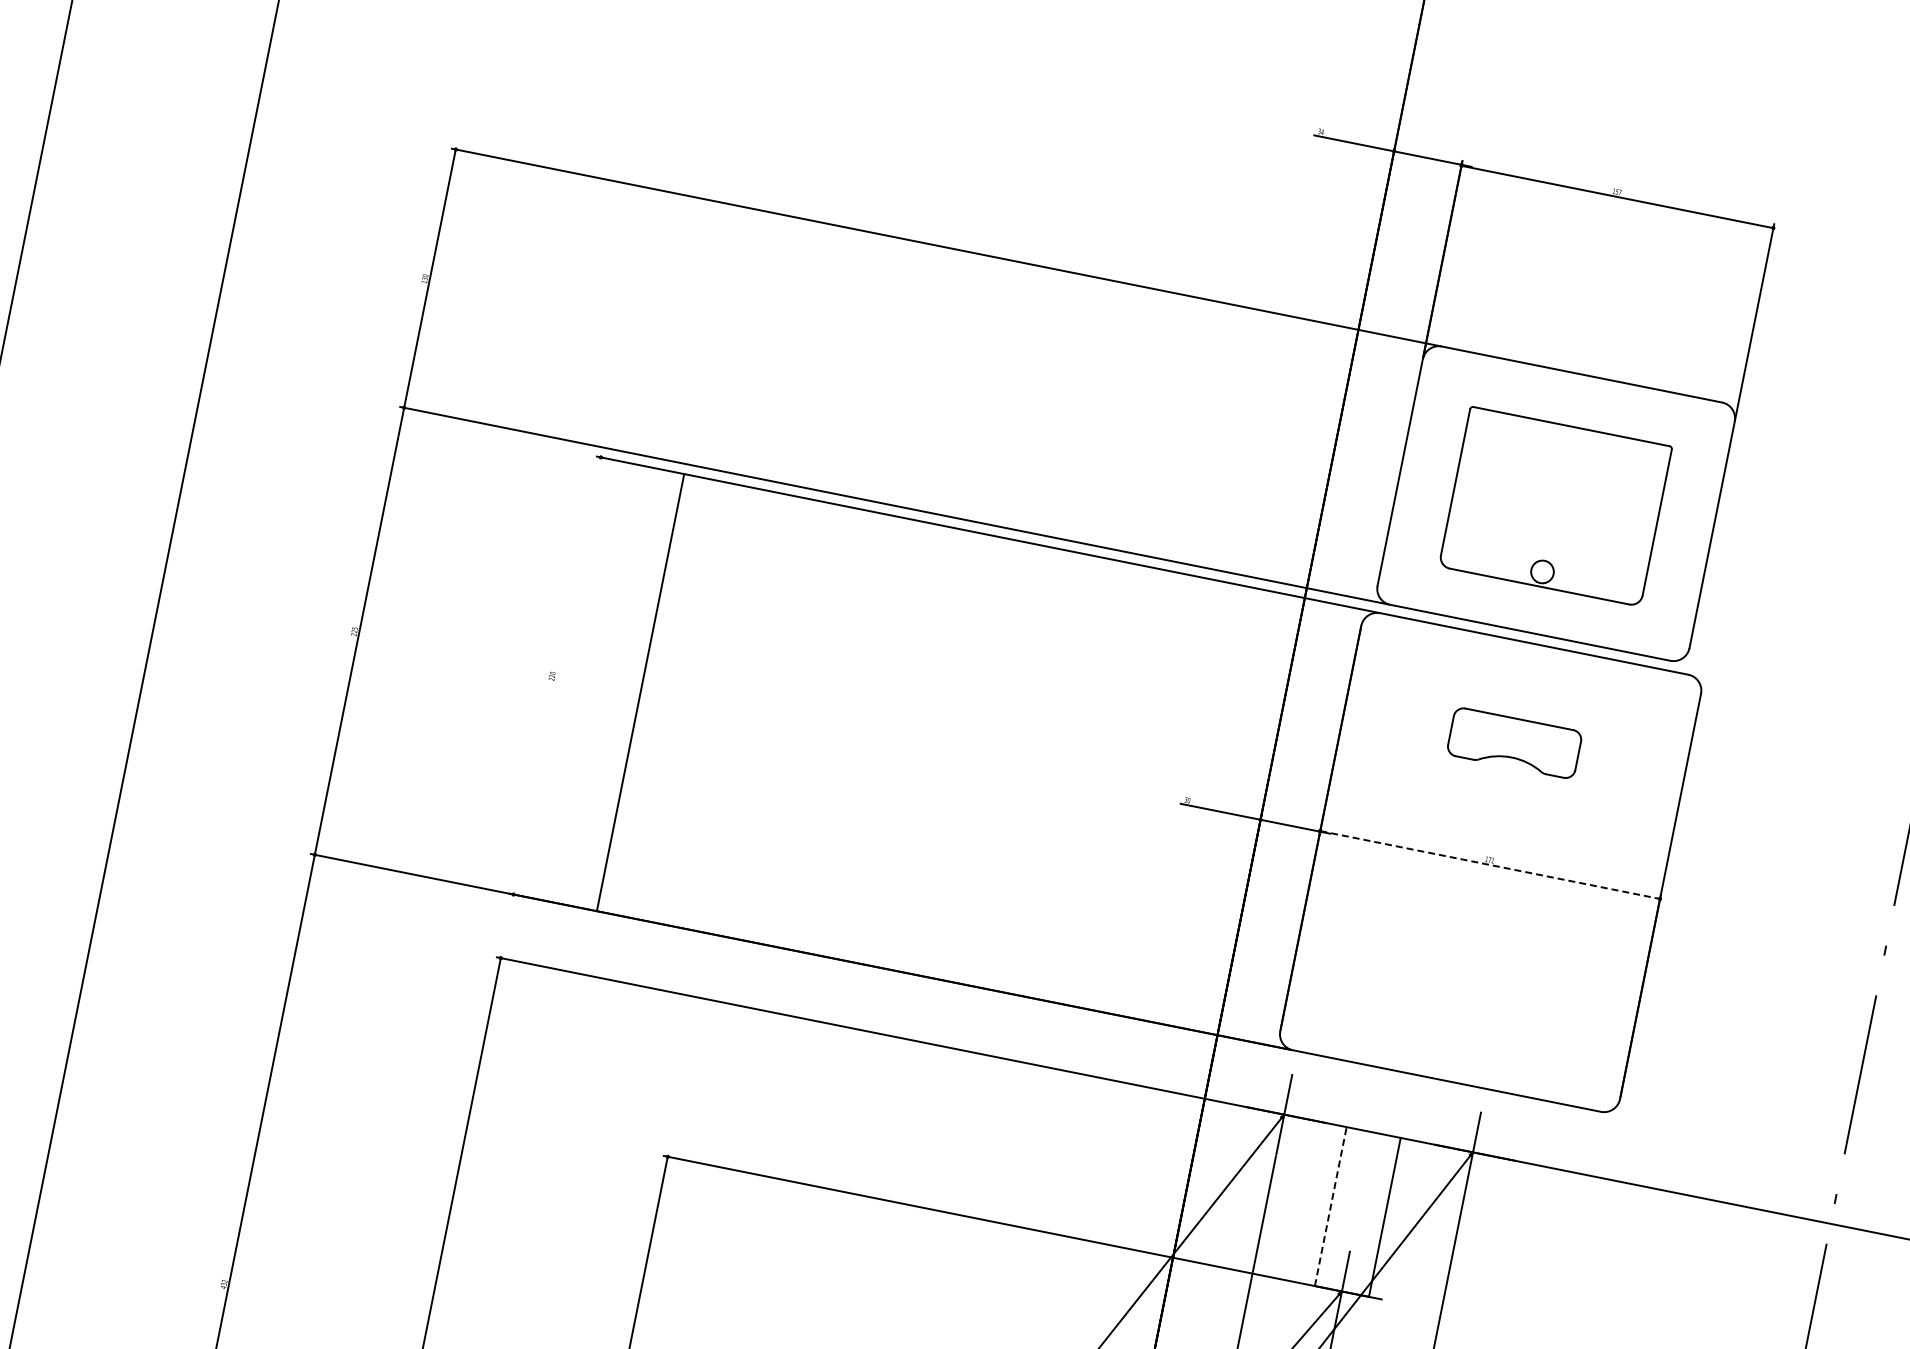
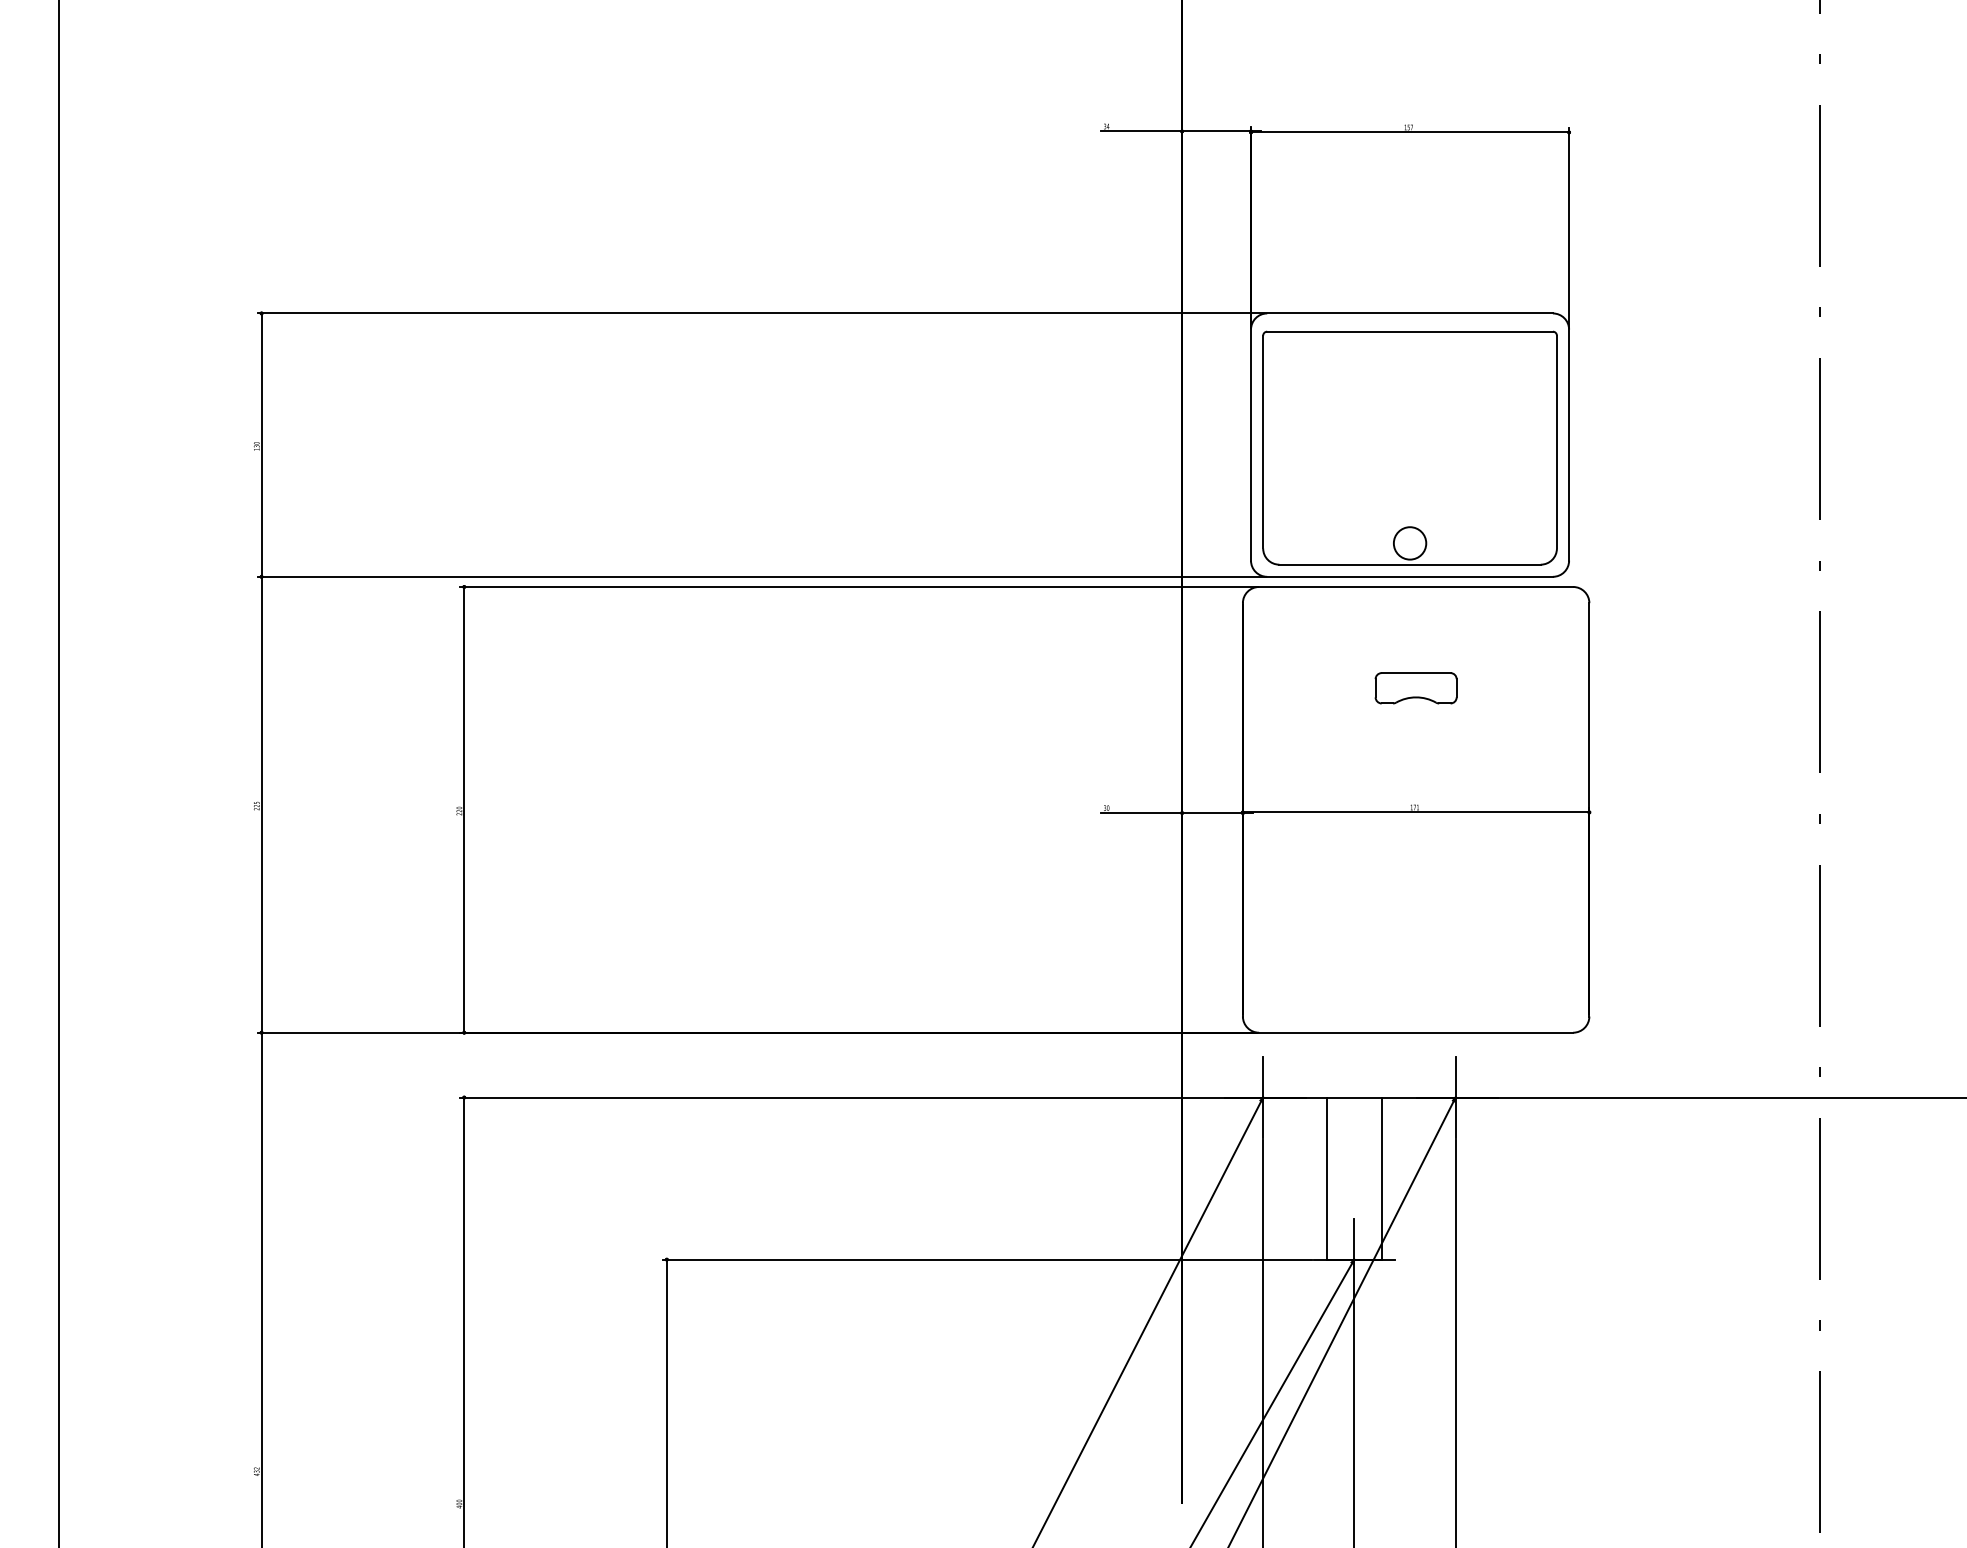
part: (1555, 505) -> (1409, 447), size x1.43
line: (640, 692) -> (464, 809), moved
part: (1513, 743) -> (1415, 688), size x0.62
line: (1490, 865) -> (1416, 812), dashed -> solid
line: (1330, 1206) -> (1326, 1178), dashed -> solid

